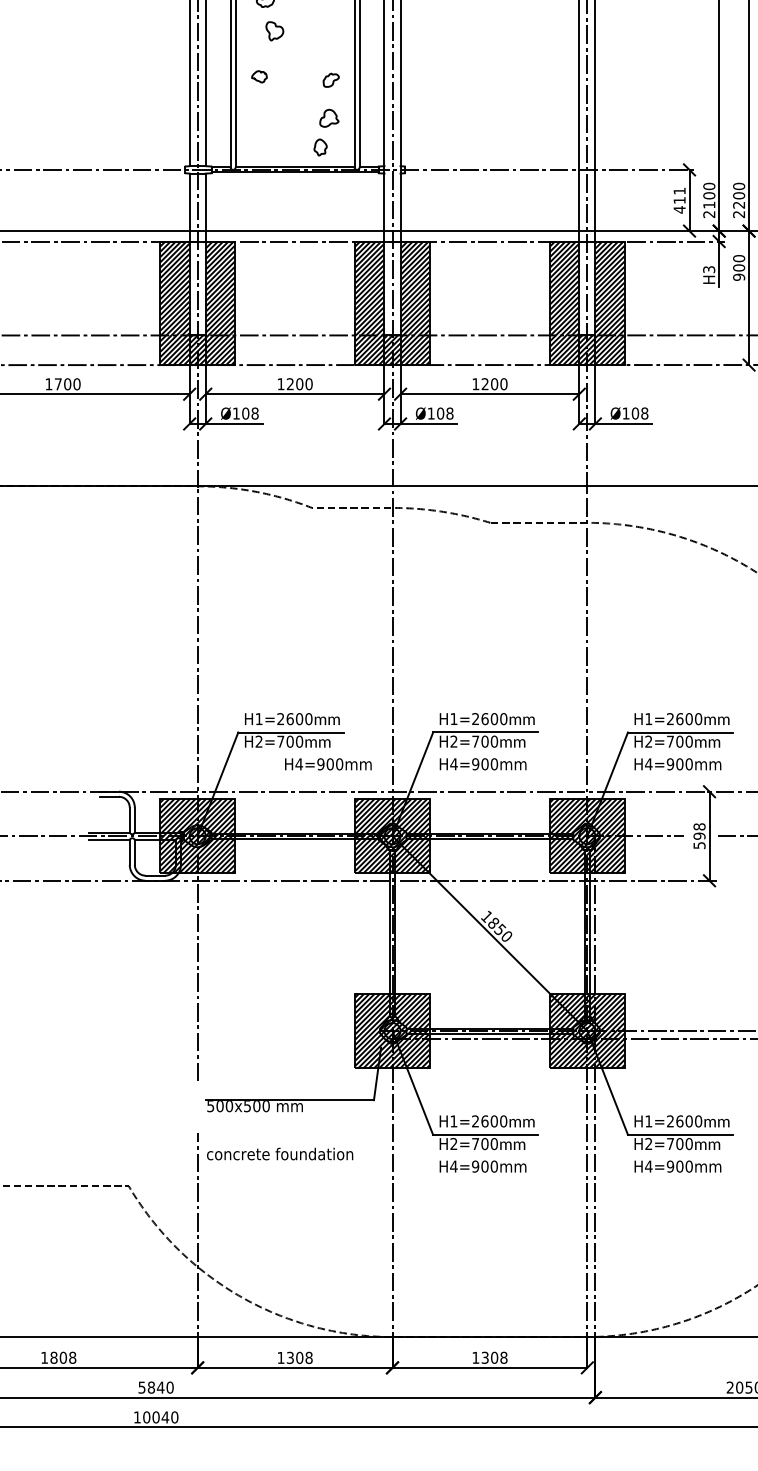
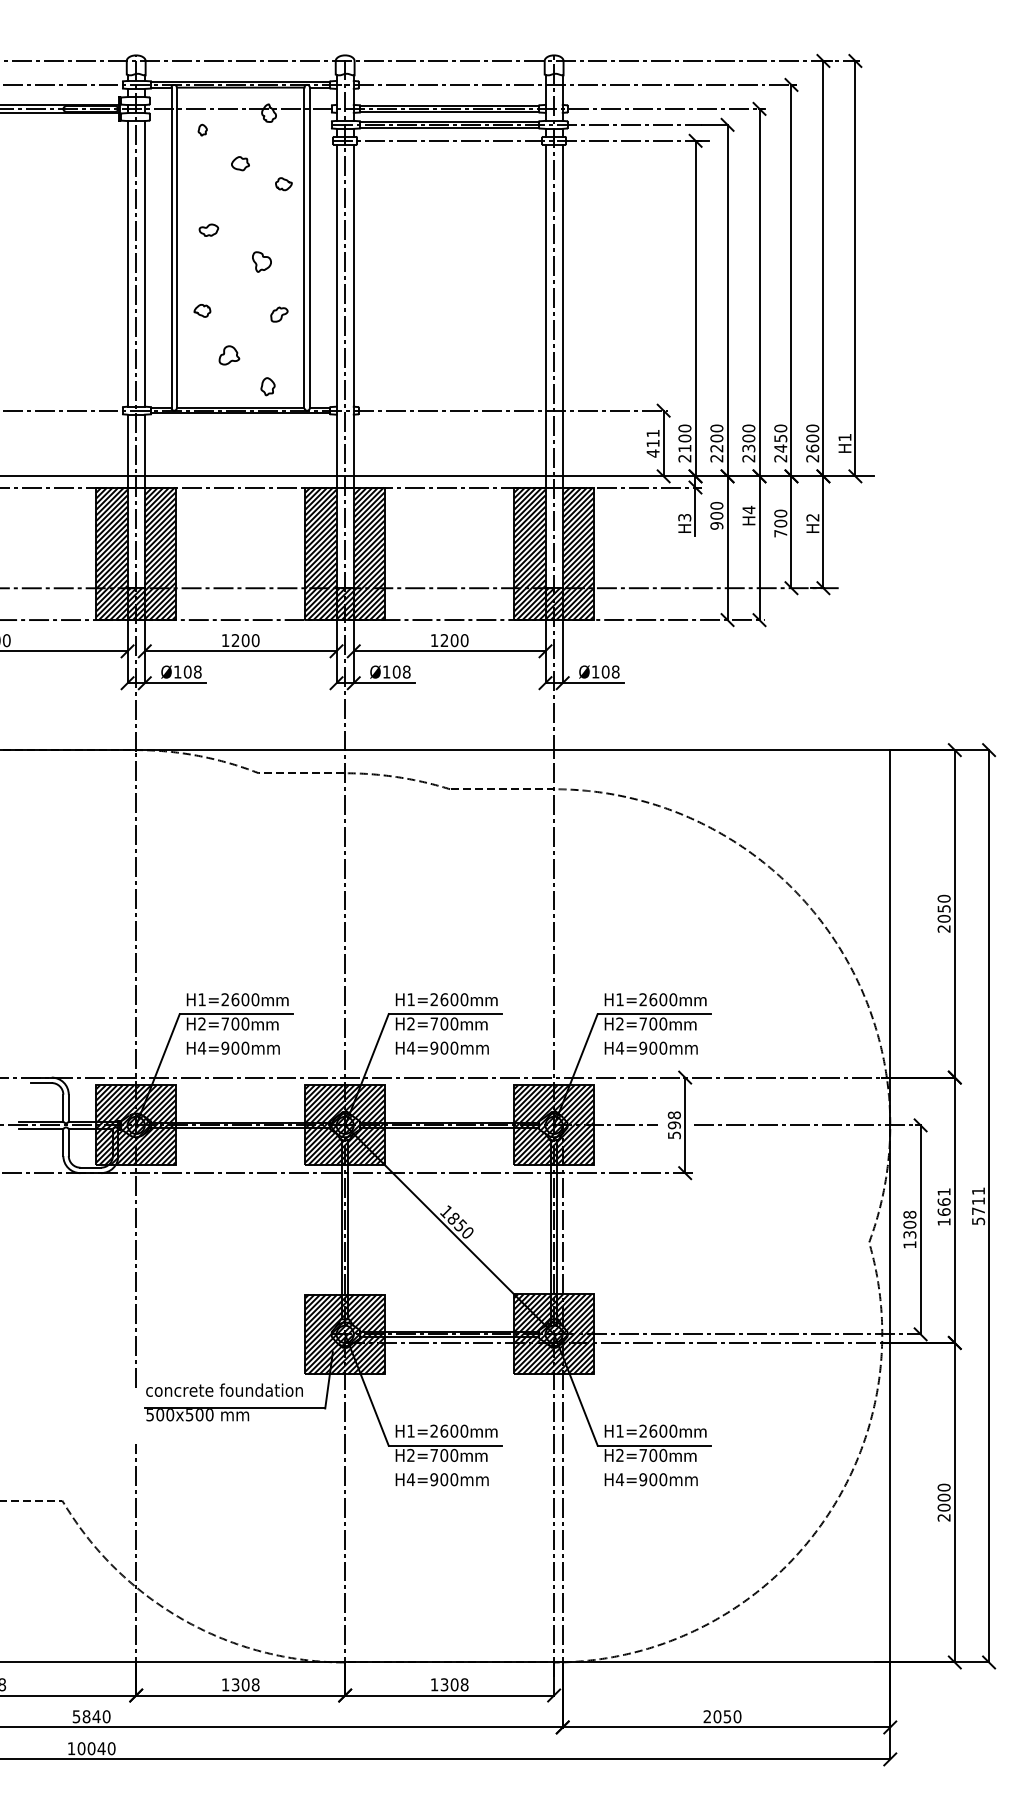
part: (274, 30) -> (261, 261), moved
part: (329, 118) -> (229, 355), moved
text: (327, 763) -> (232, 1047), moved
text: (280, 1153) -> (224, 1389), moved

